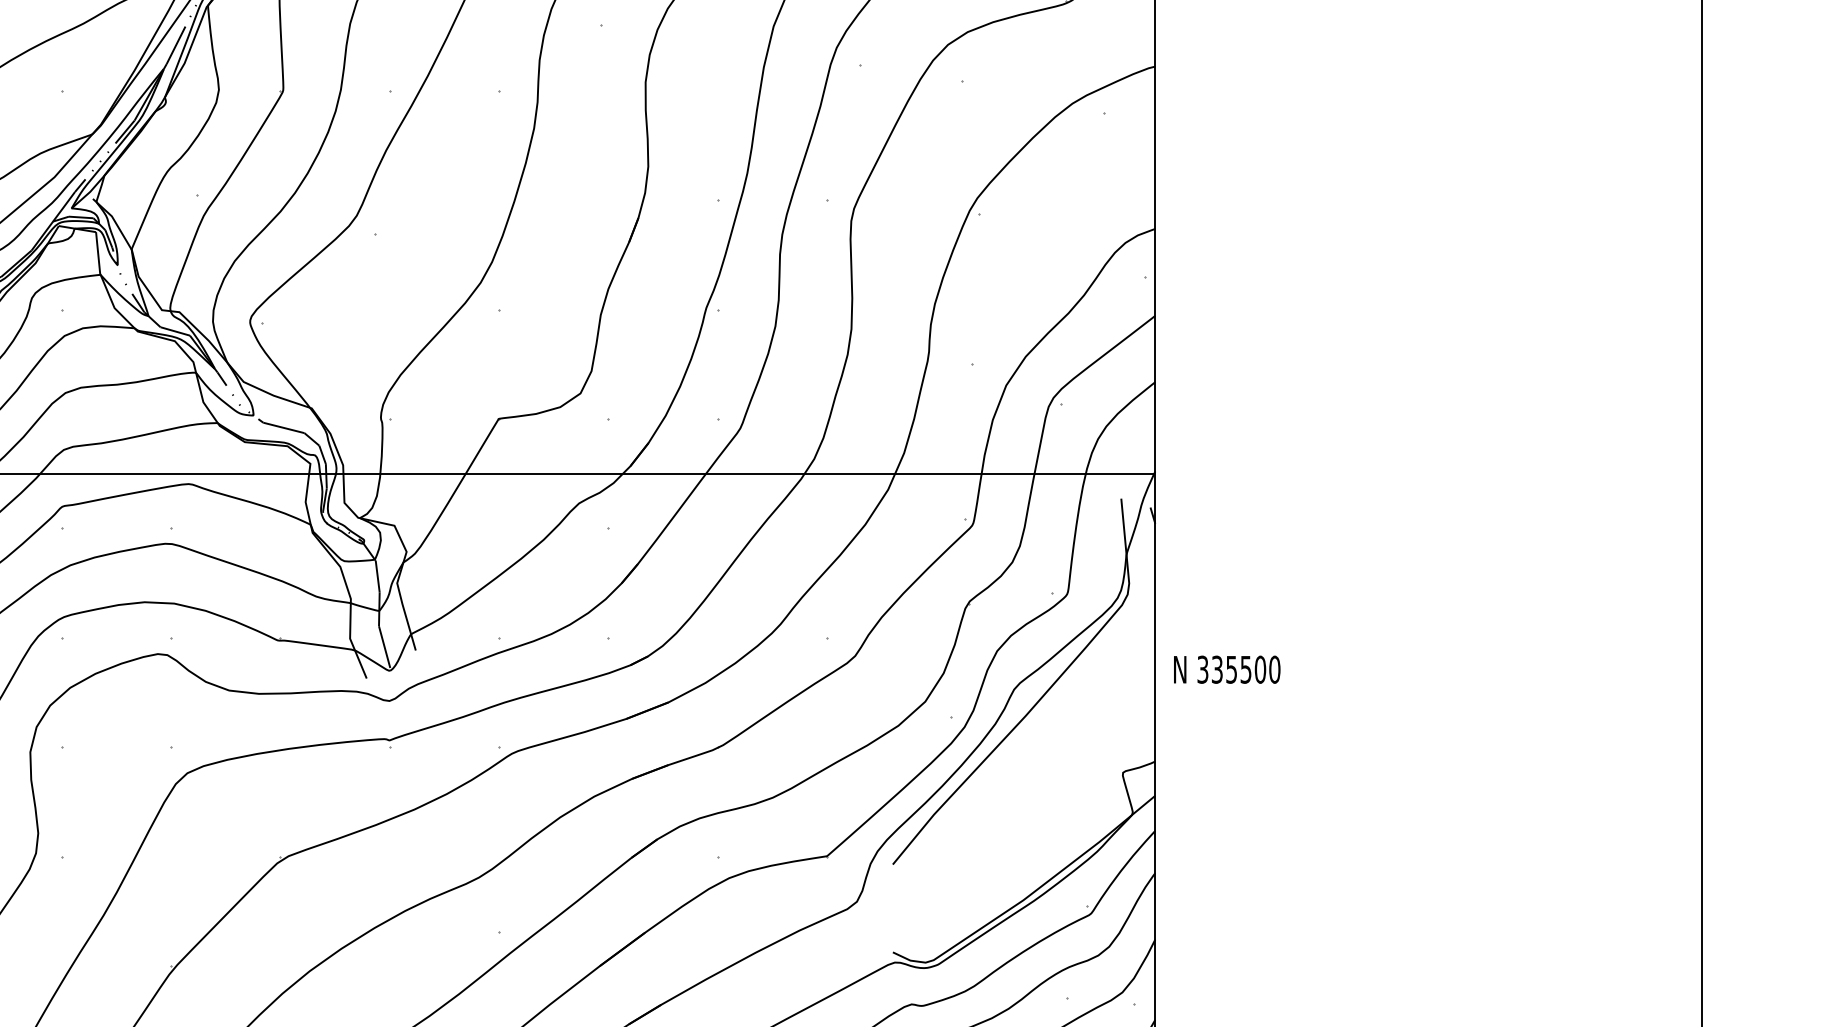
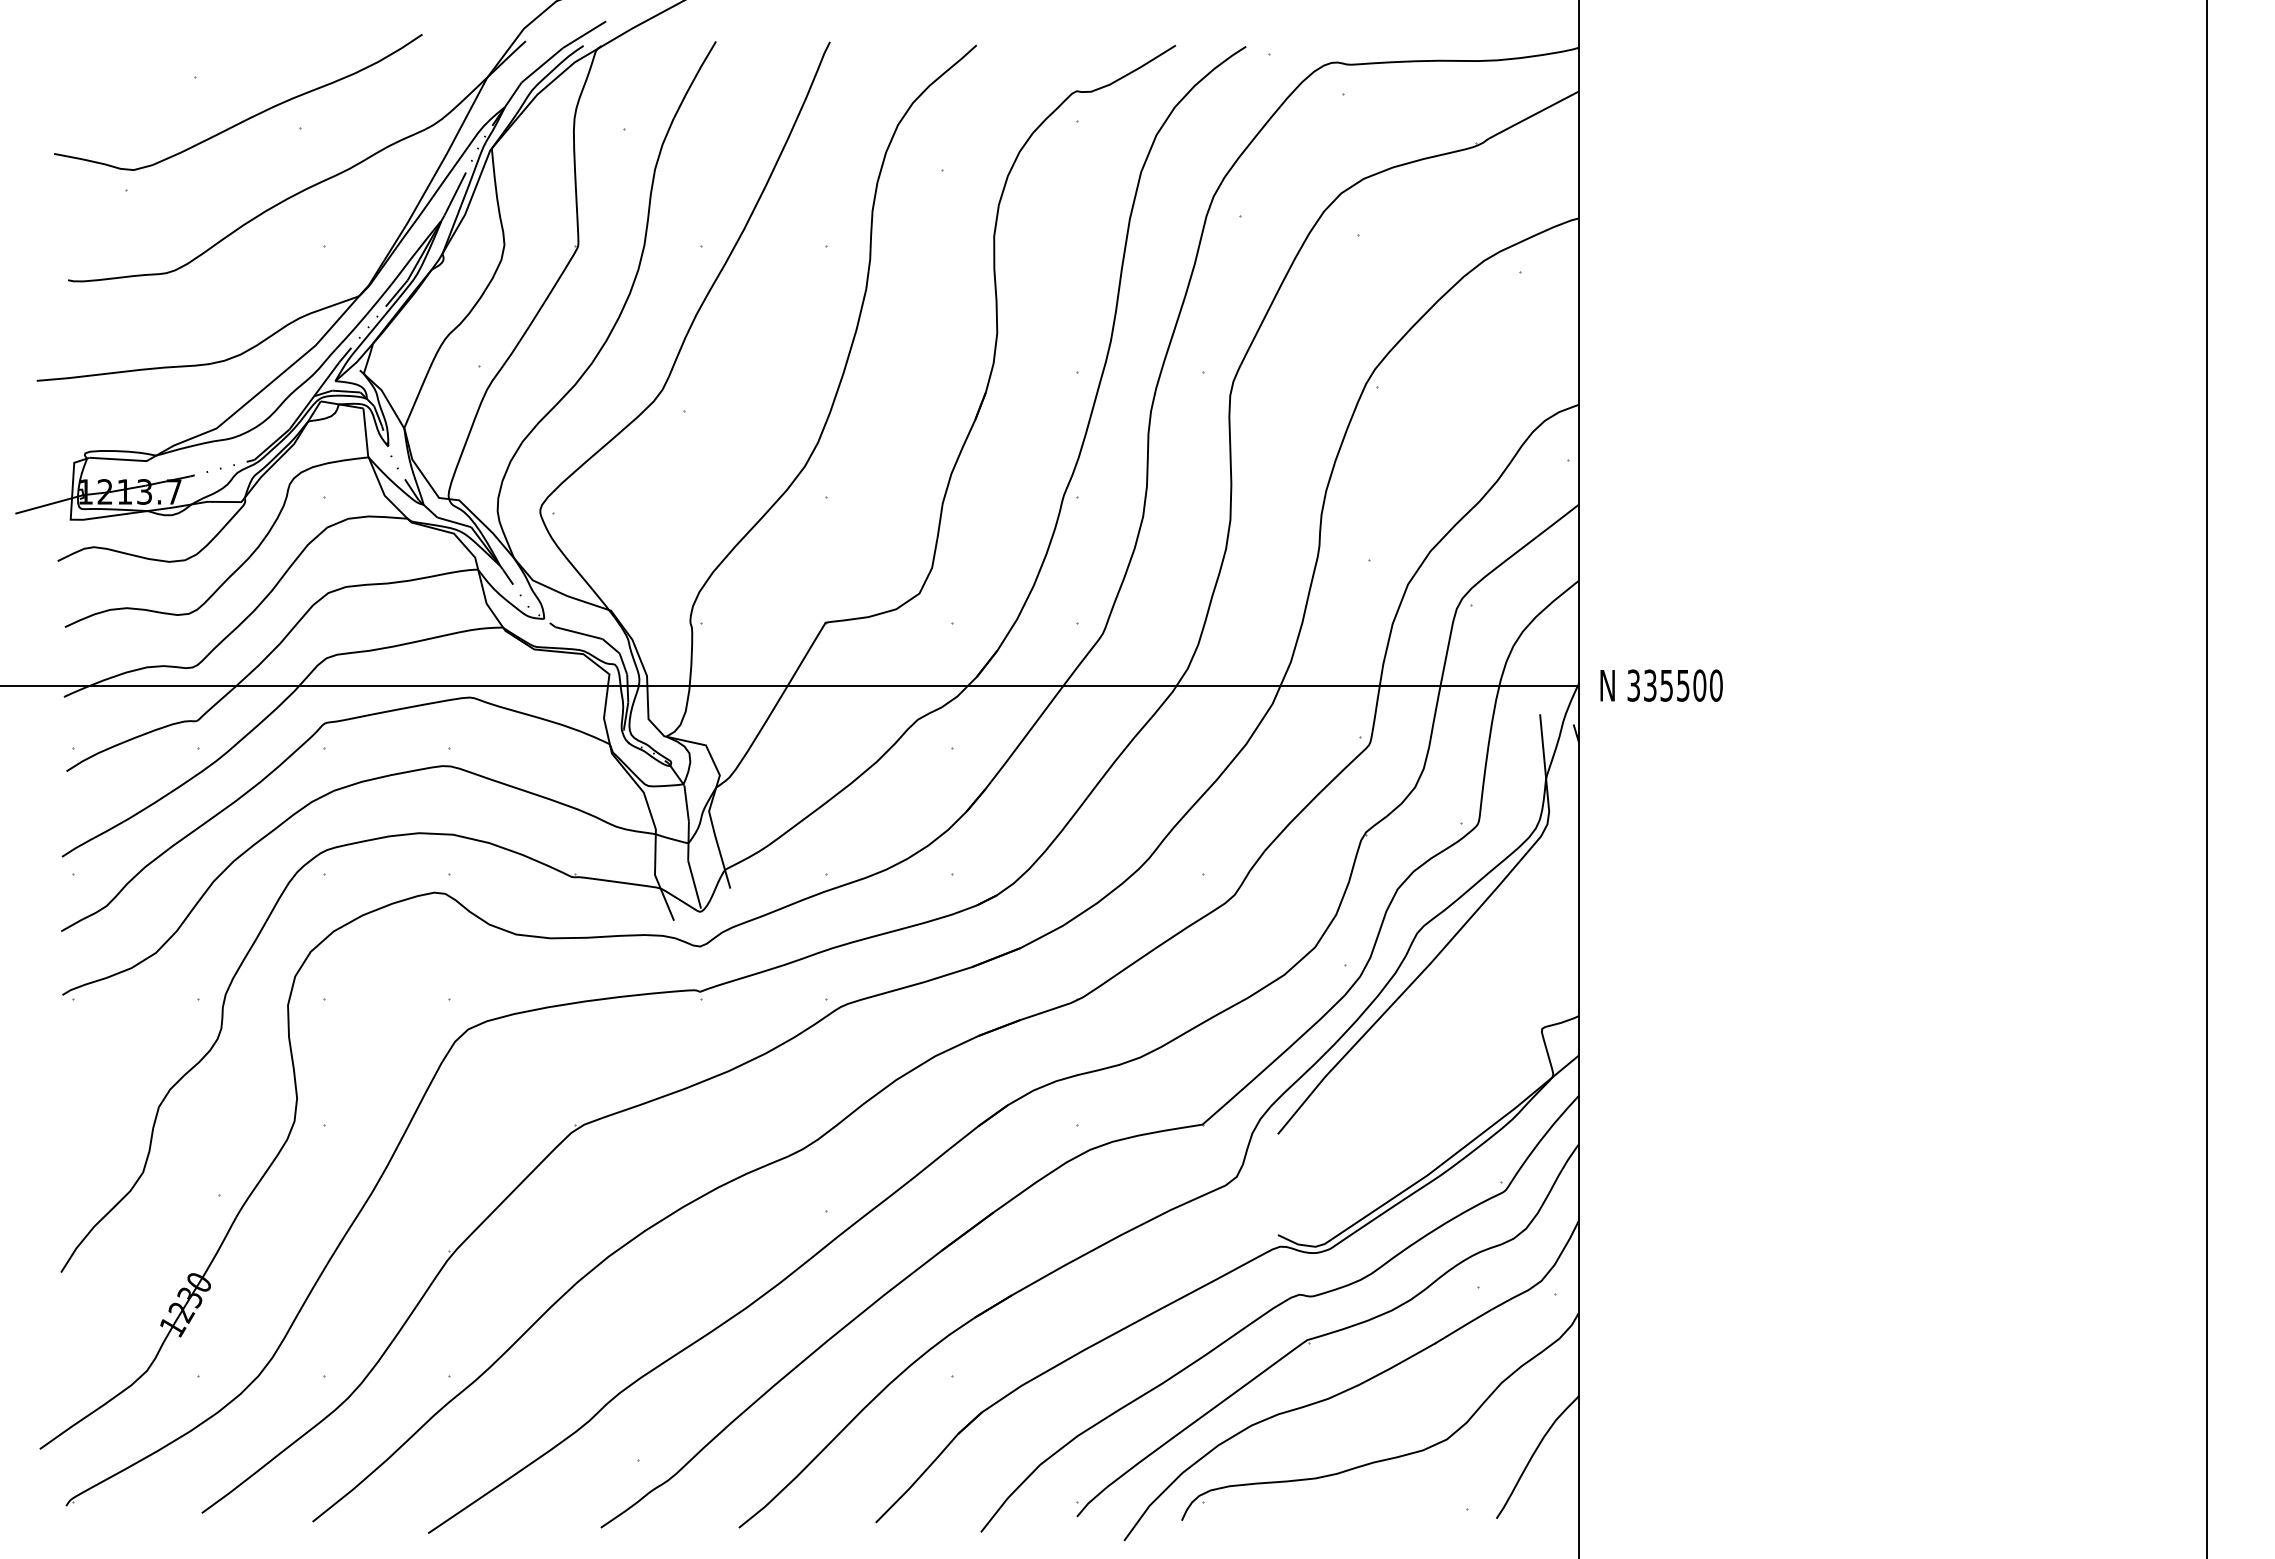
text: (1227, 669) -> (1661, 685), moved

